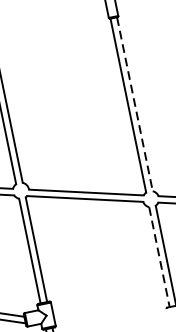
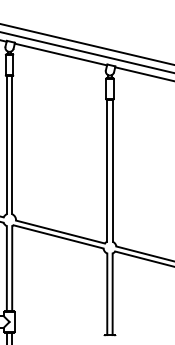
line: (134, 104) -> (112, 170), dashed -> solid
line: (159, 257) -> (107, 294), dashed -> solid

